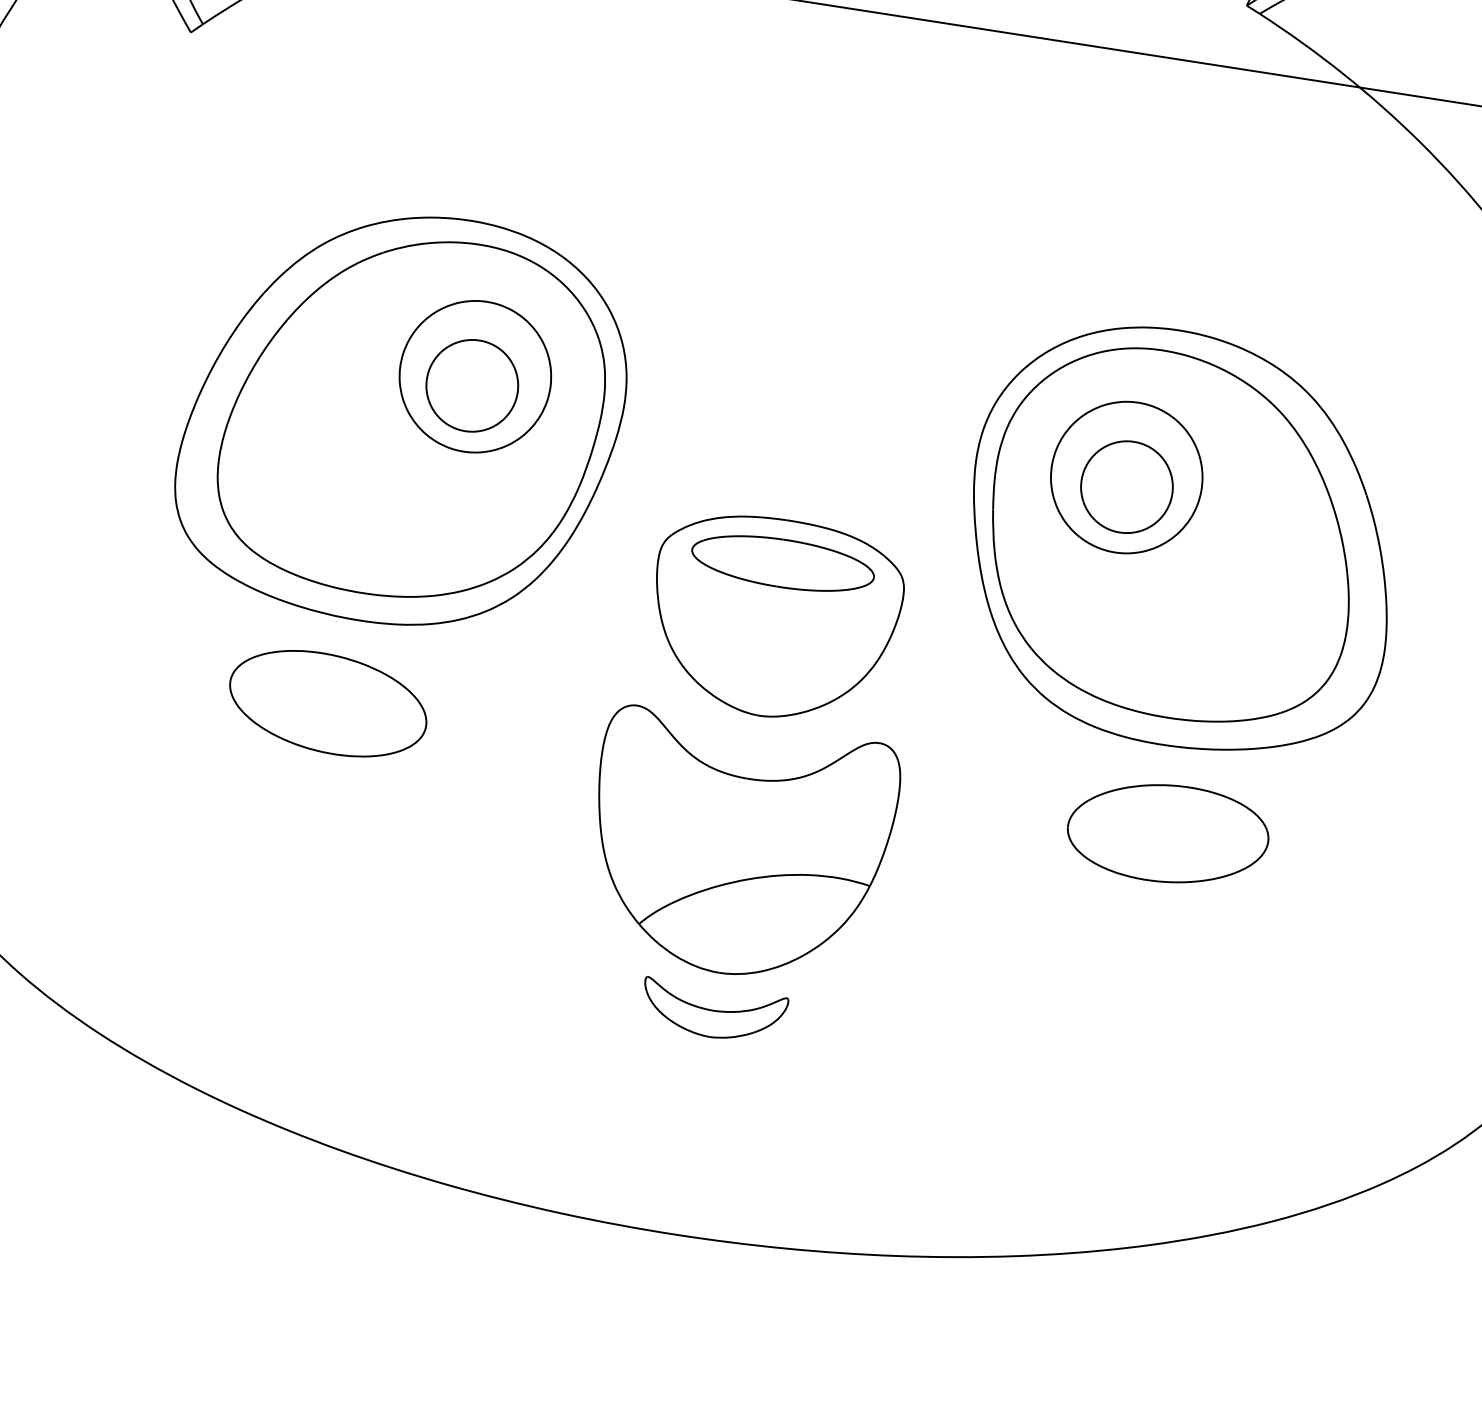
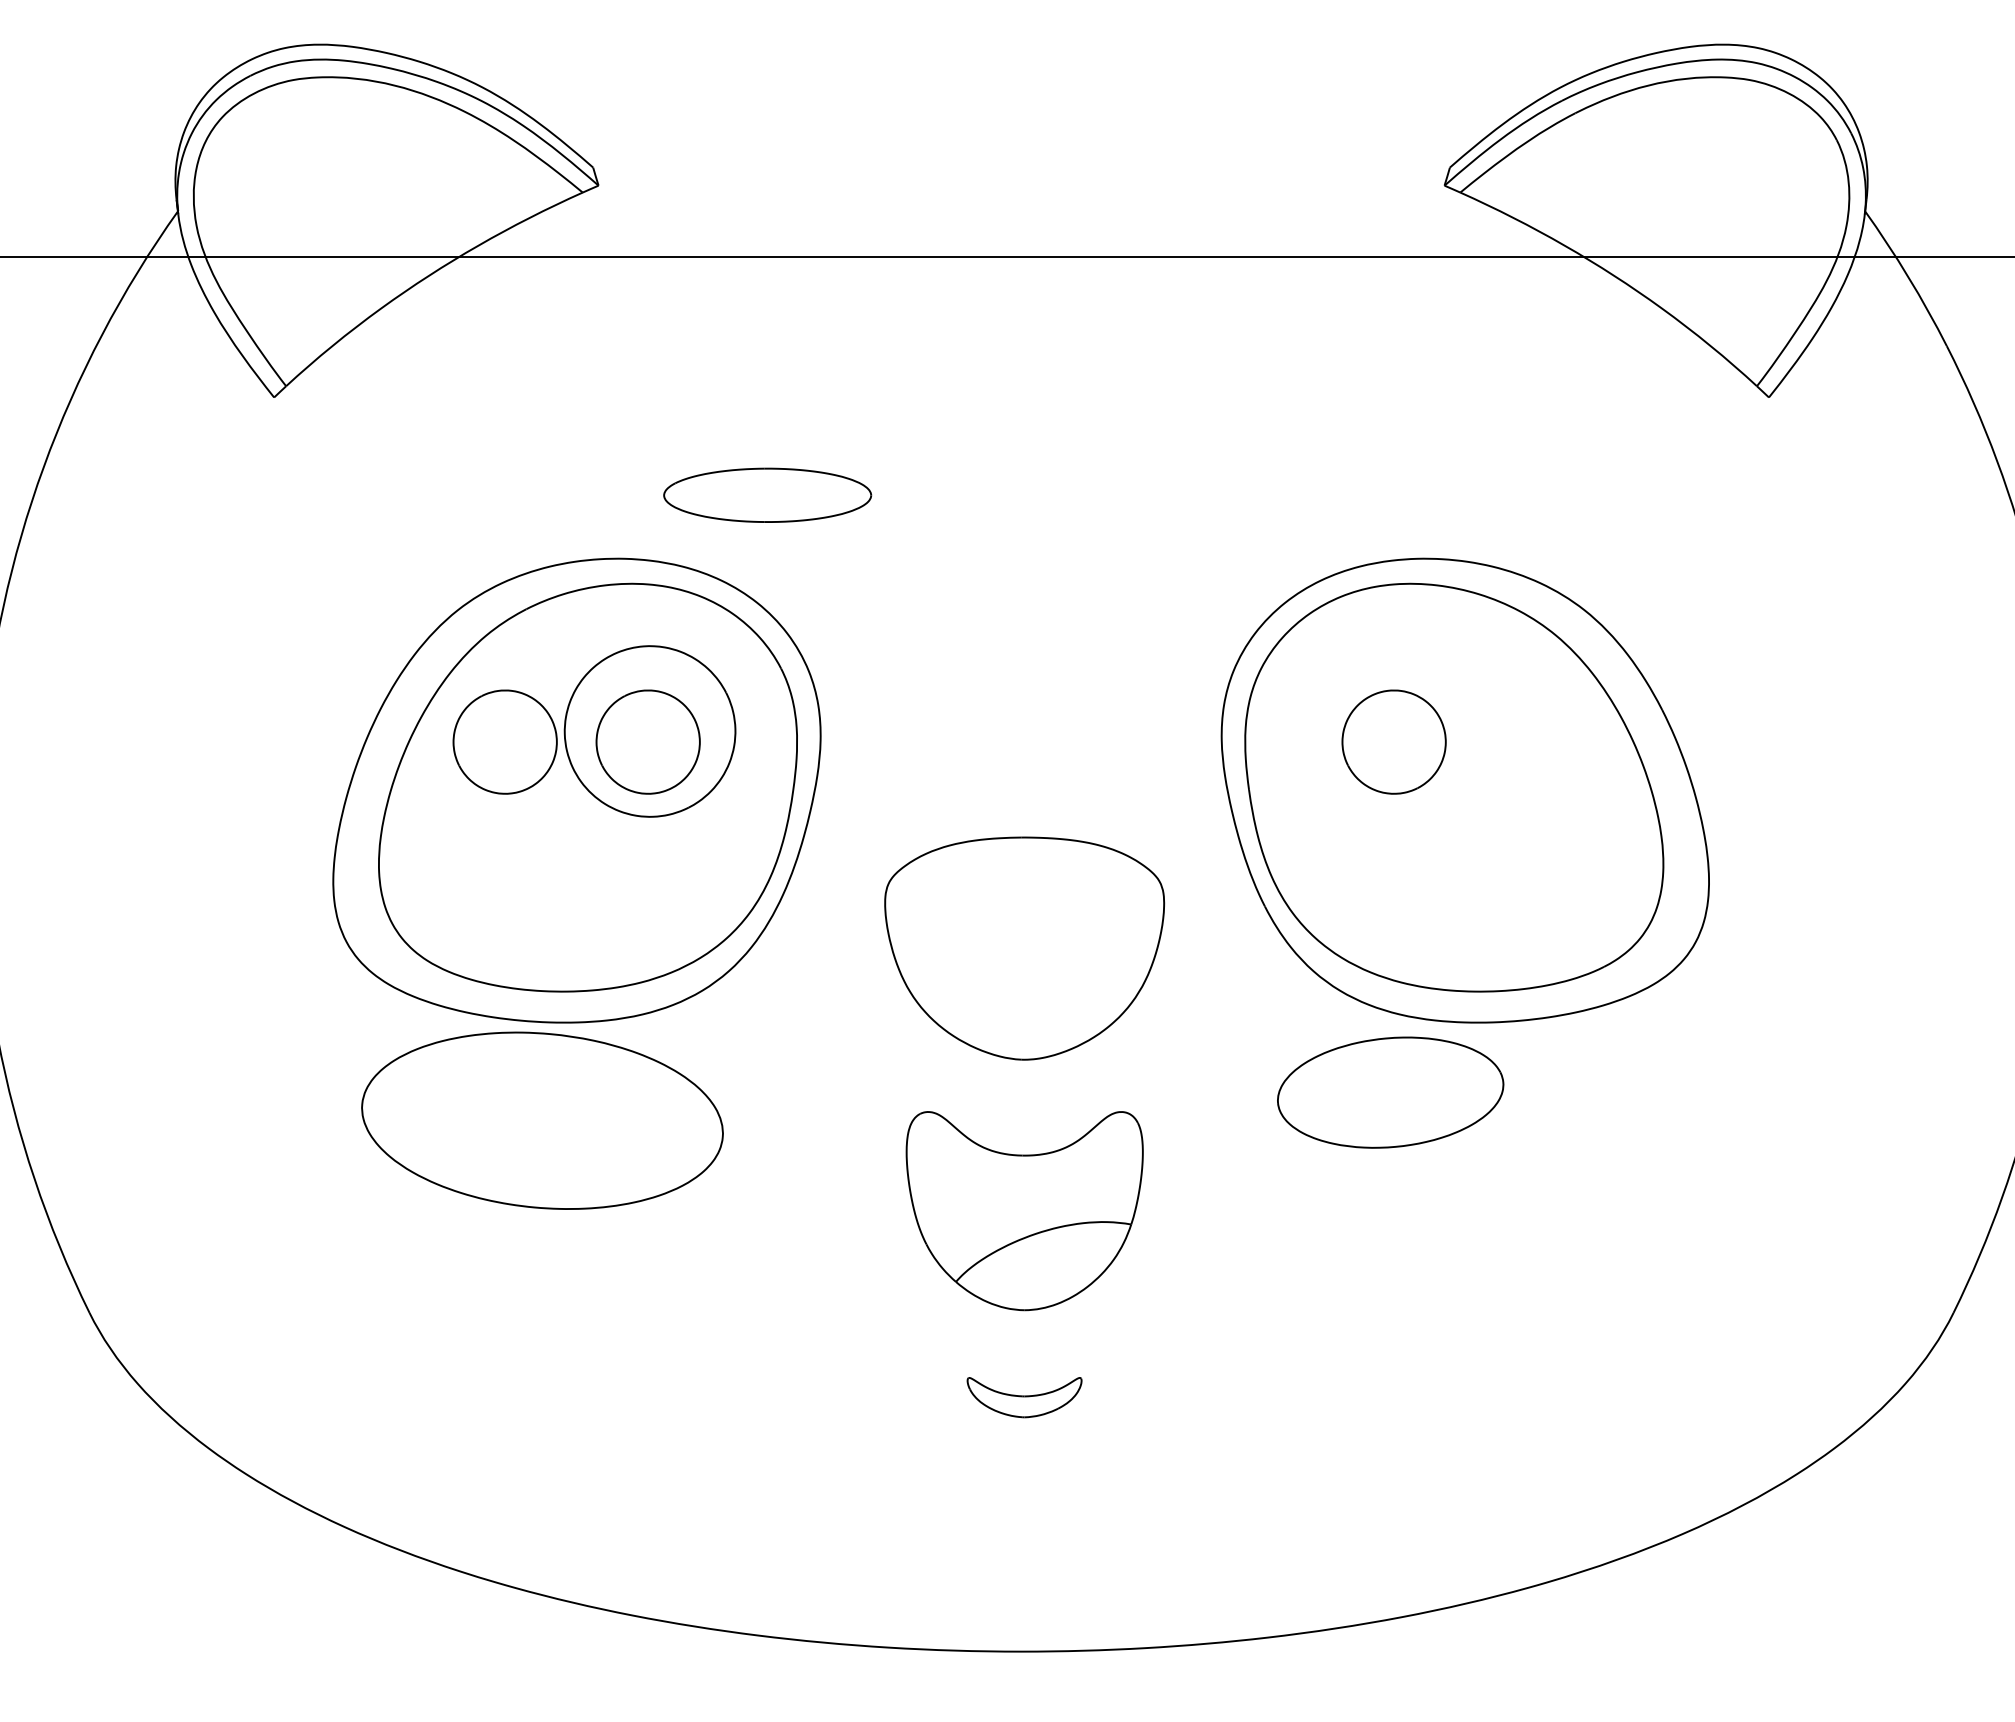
part: (346, 365) -> (504, 741), added
part: (1126, 477) -> (1392, 731), removed
part: (783, 562) -> (767, 494), moved
part: (328, 703) -> (542, 1120), size x1.6
part: (1168, 833) -> (1390, 1092), moved
part: (738, 848) -> (1024, 1210), size x0.7
part: (713, 1012) -> (1024, 1397), size x0.7

